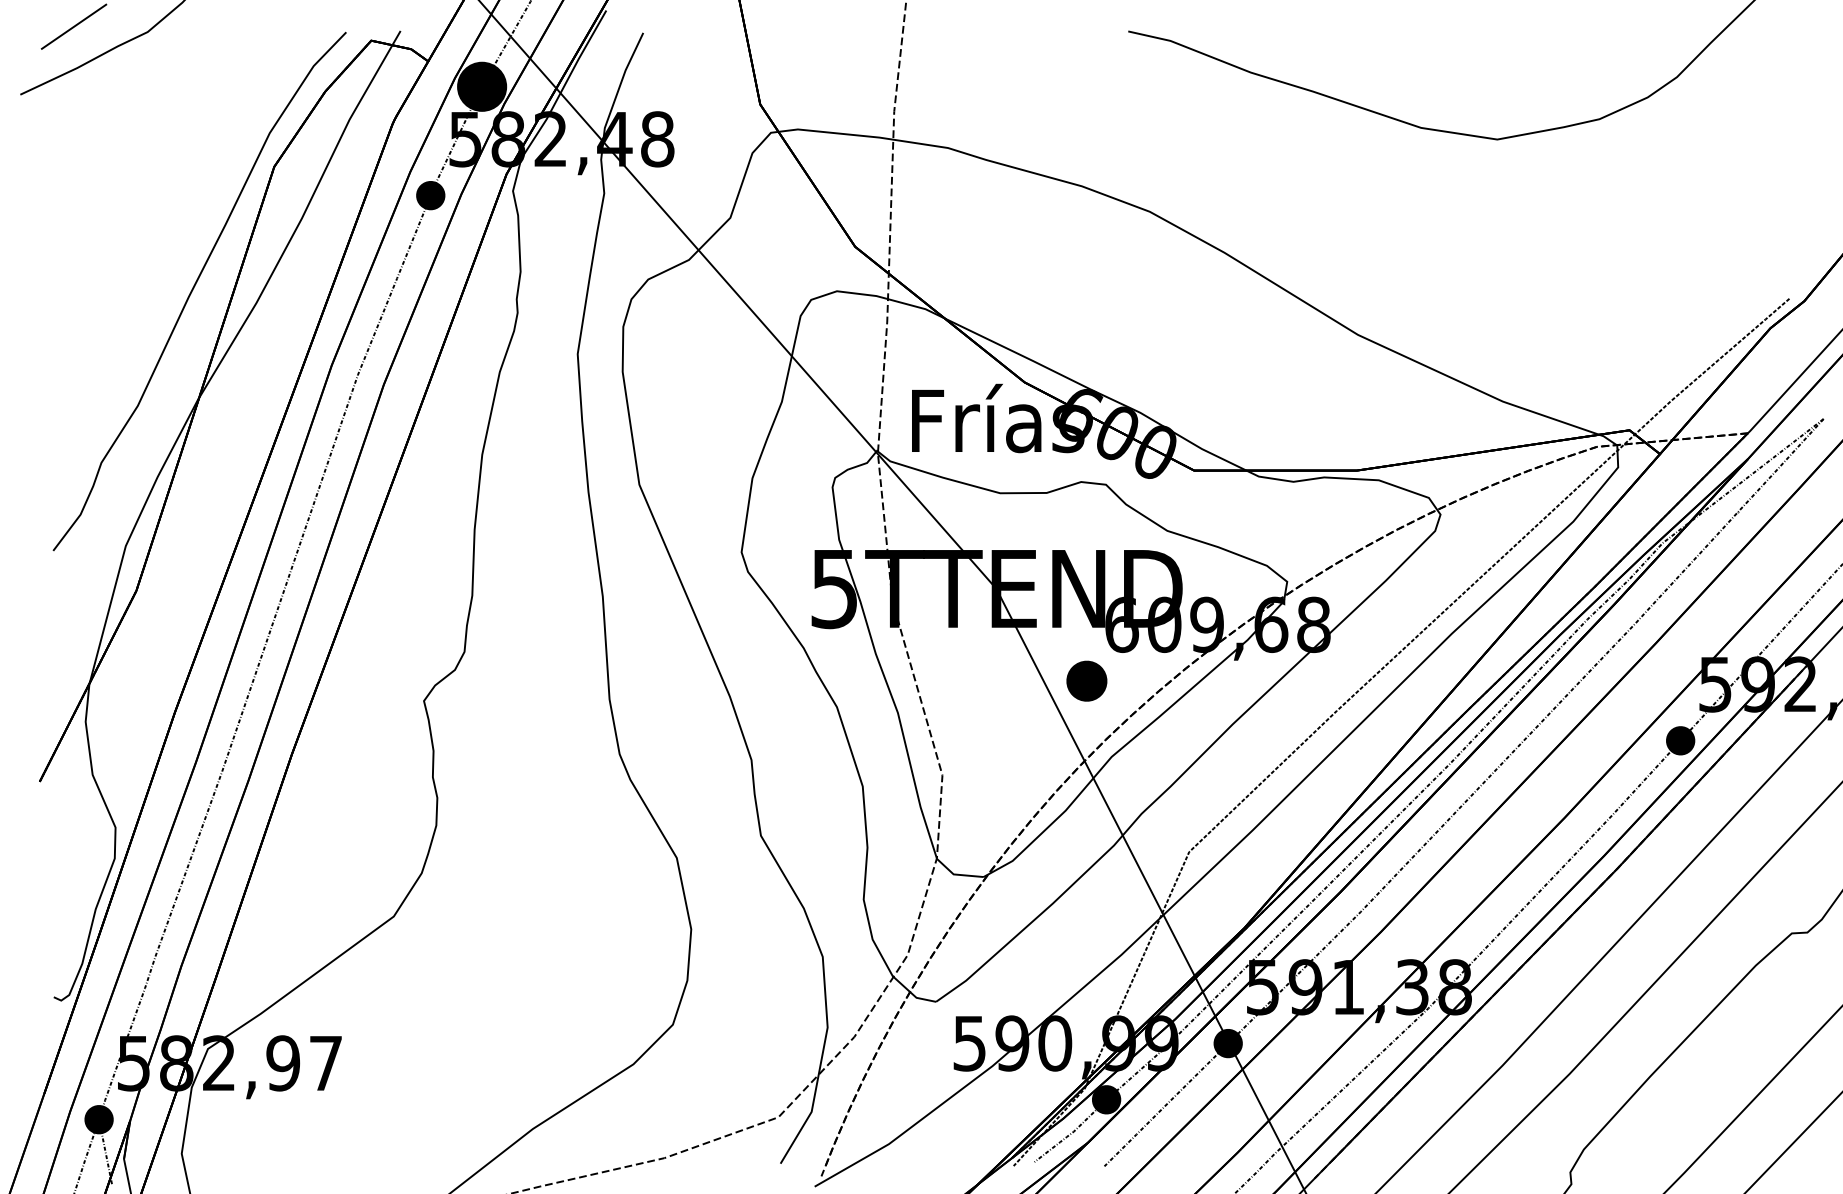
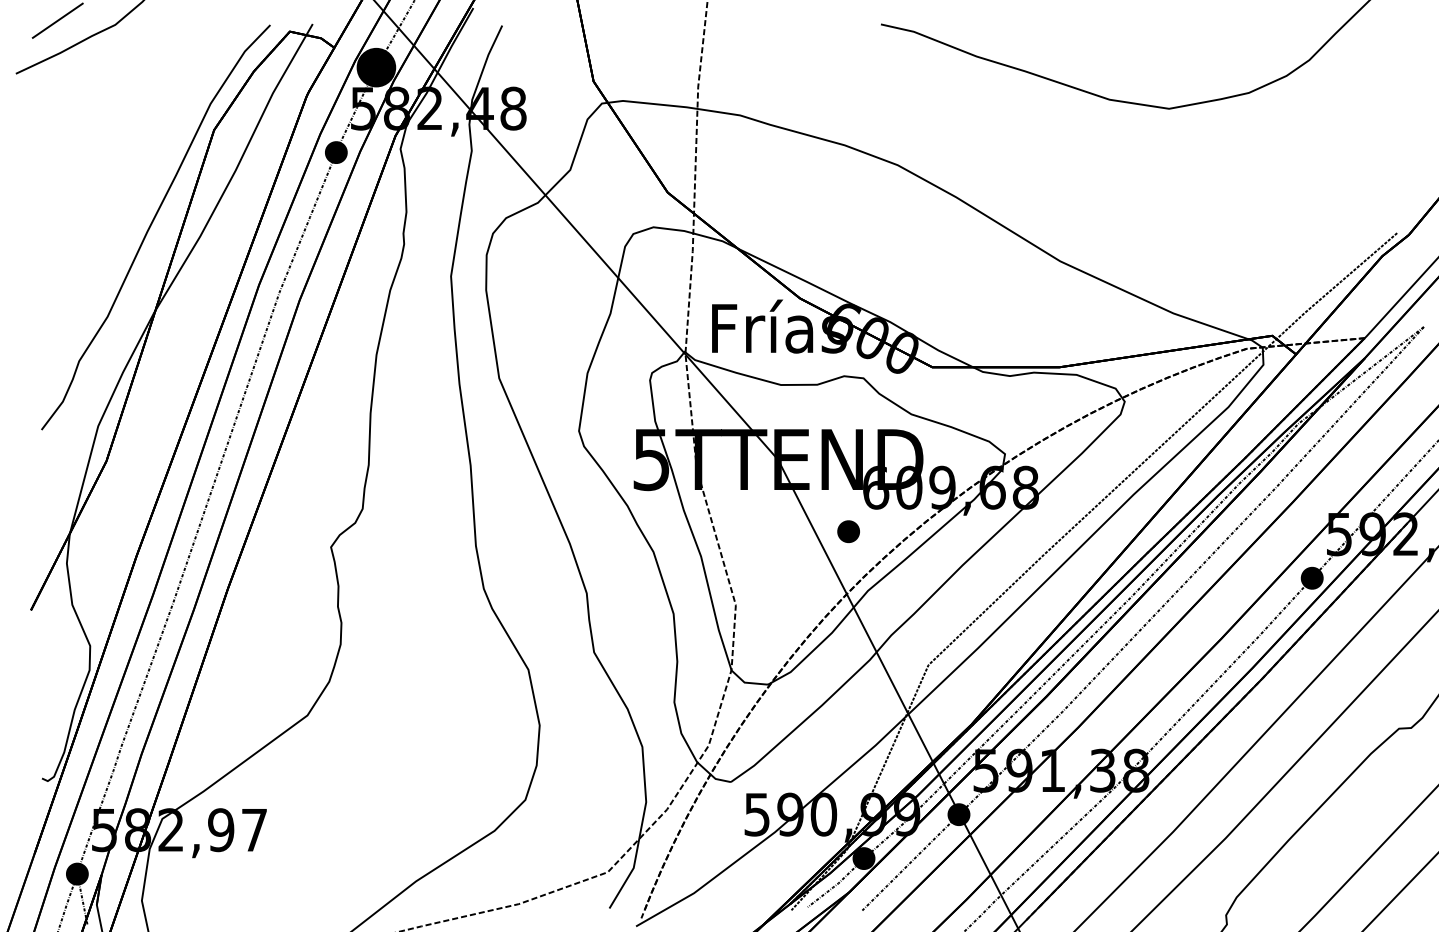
part: (1086, 680) -> (848, 531), size x0.71

